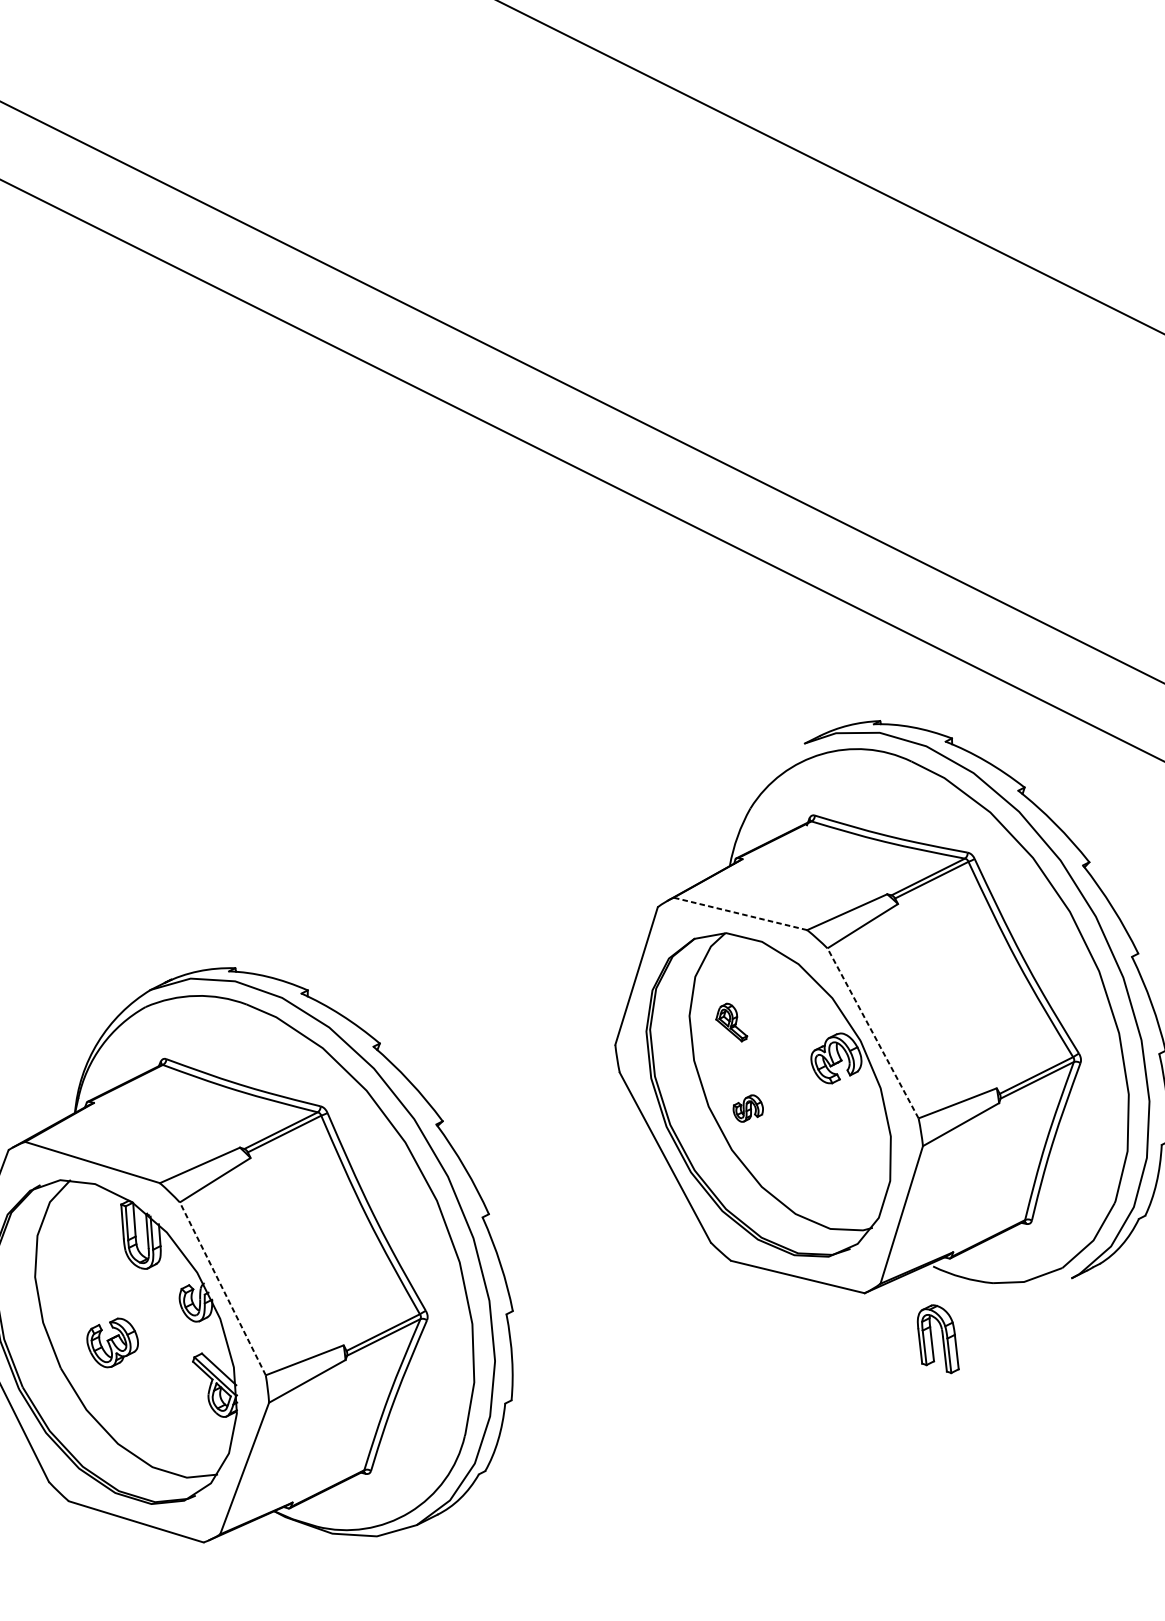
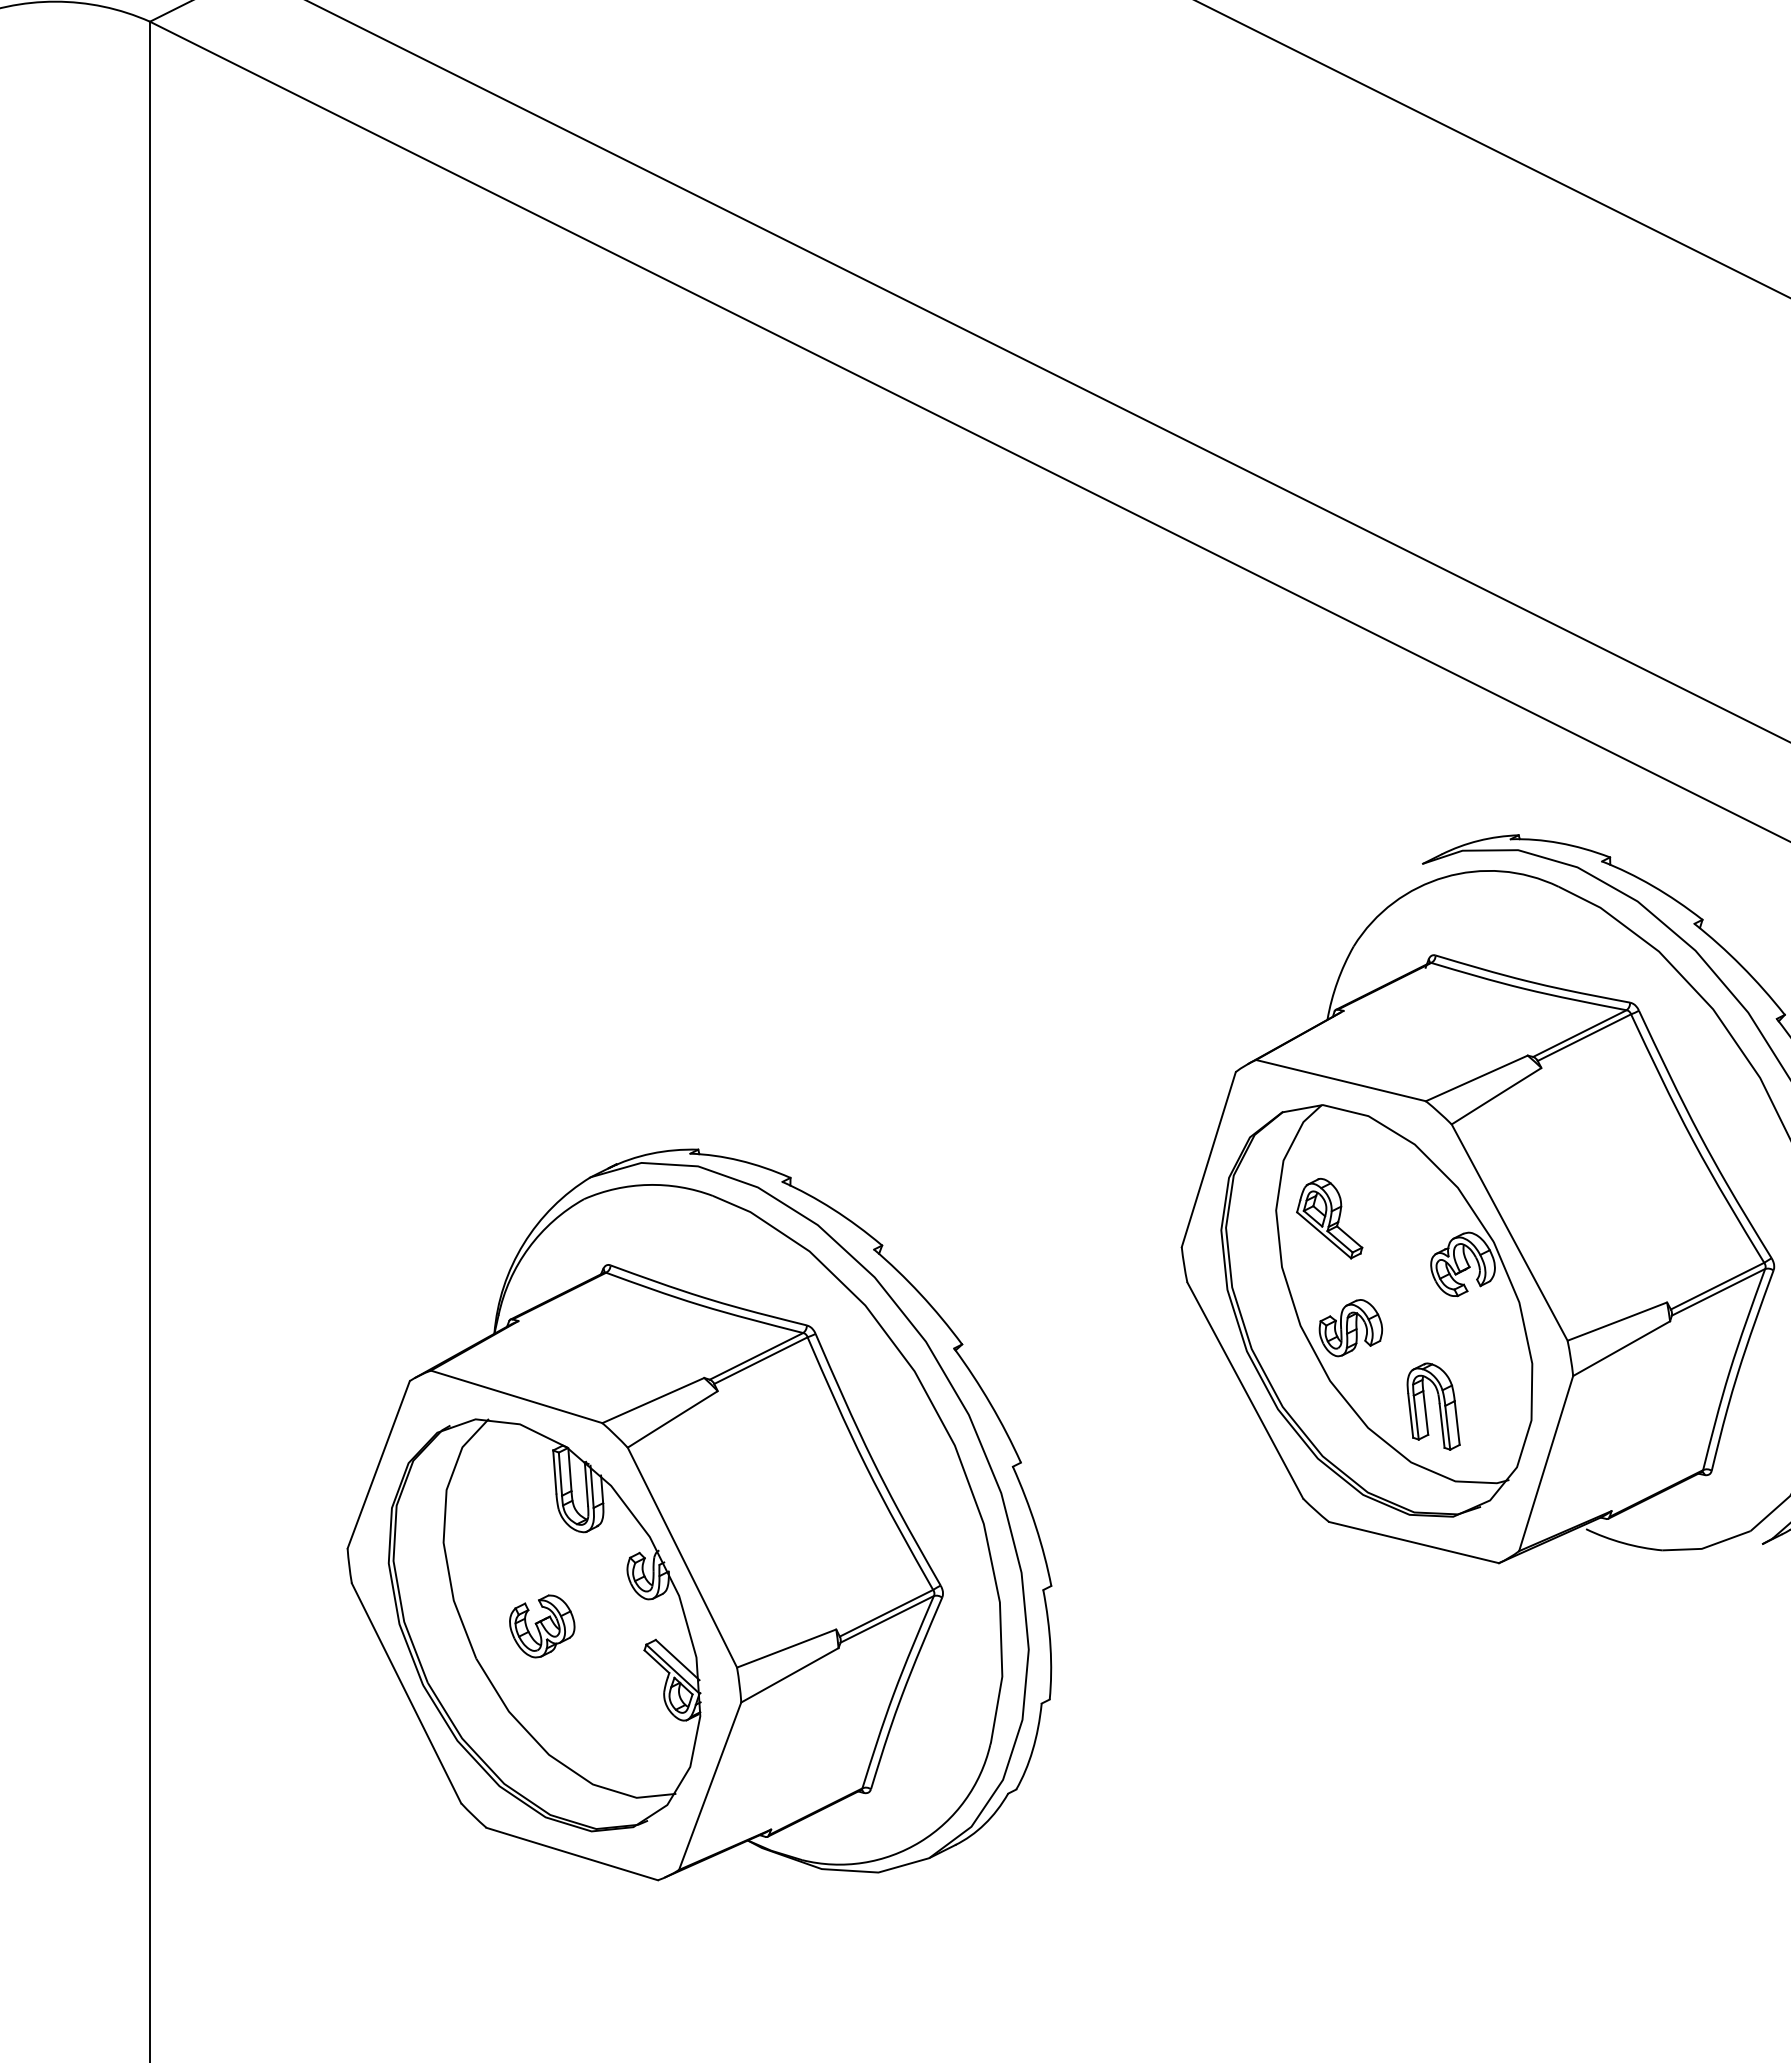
line: (740, 913) -> (1340, 1080), dashed -> solid
part: (731, 1022) -> (1329, 1218), size x1.67
line: (872, 1033) -> (1509, 1232), dashed -> solid
part: (747, 1108) -> (1350, 1328), size x1.67
line: (222, 1288) -> (682, 1557), dashed -> solid
part: (938, 1339) -> (1433, 1406), moved

